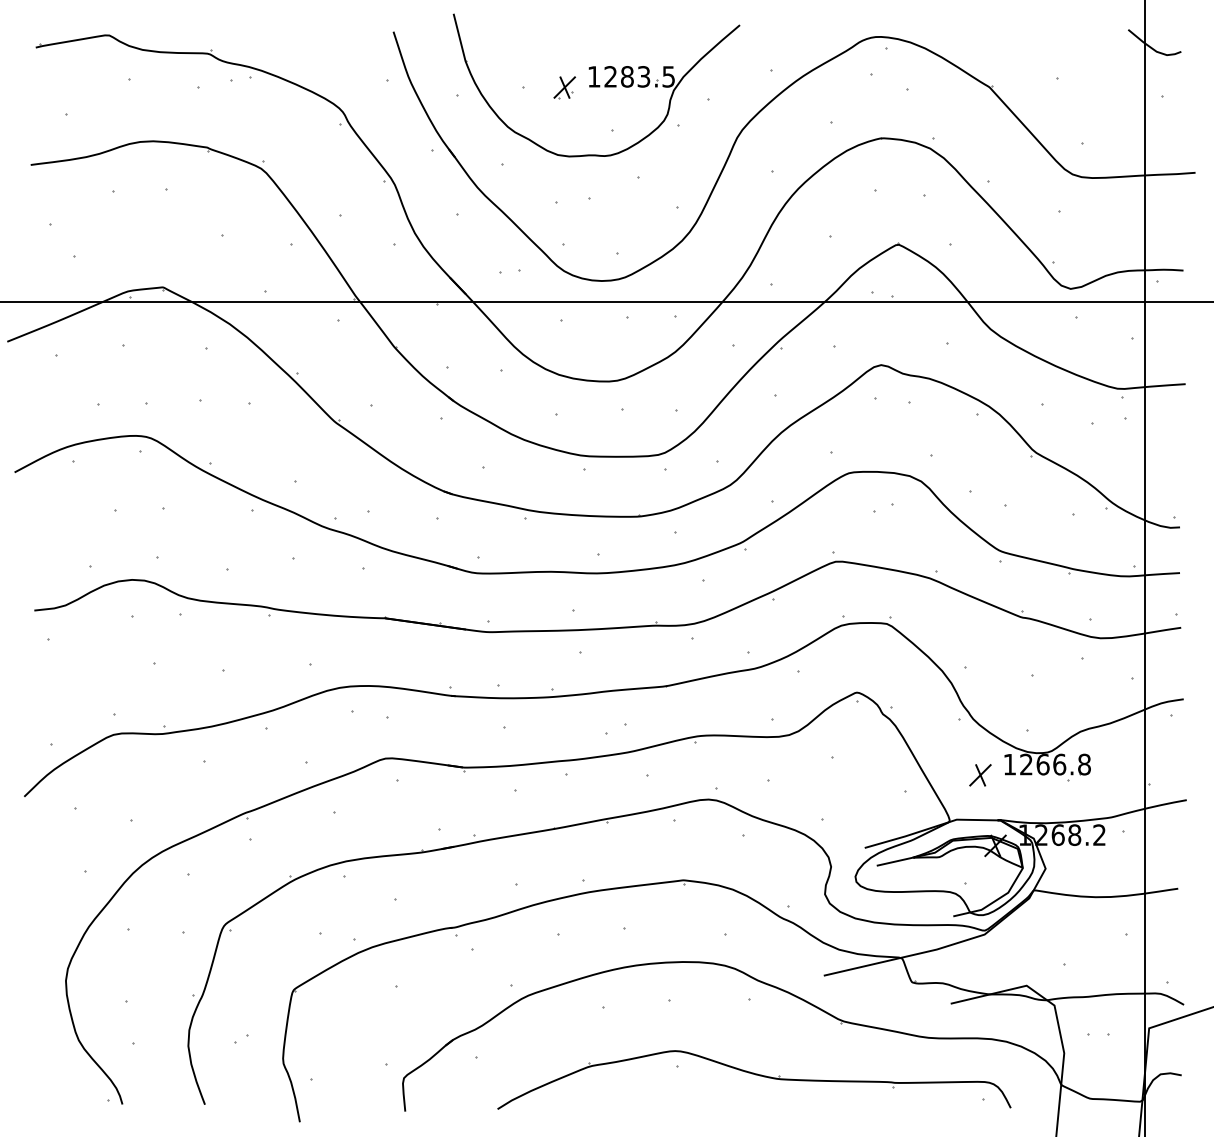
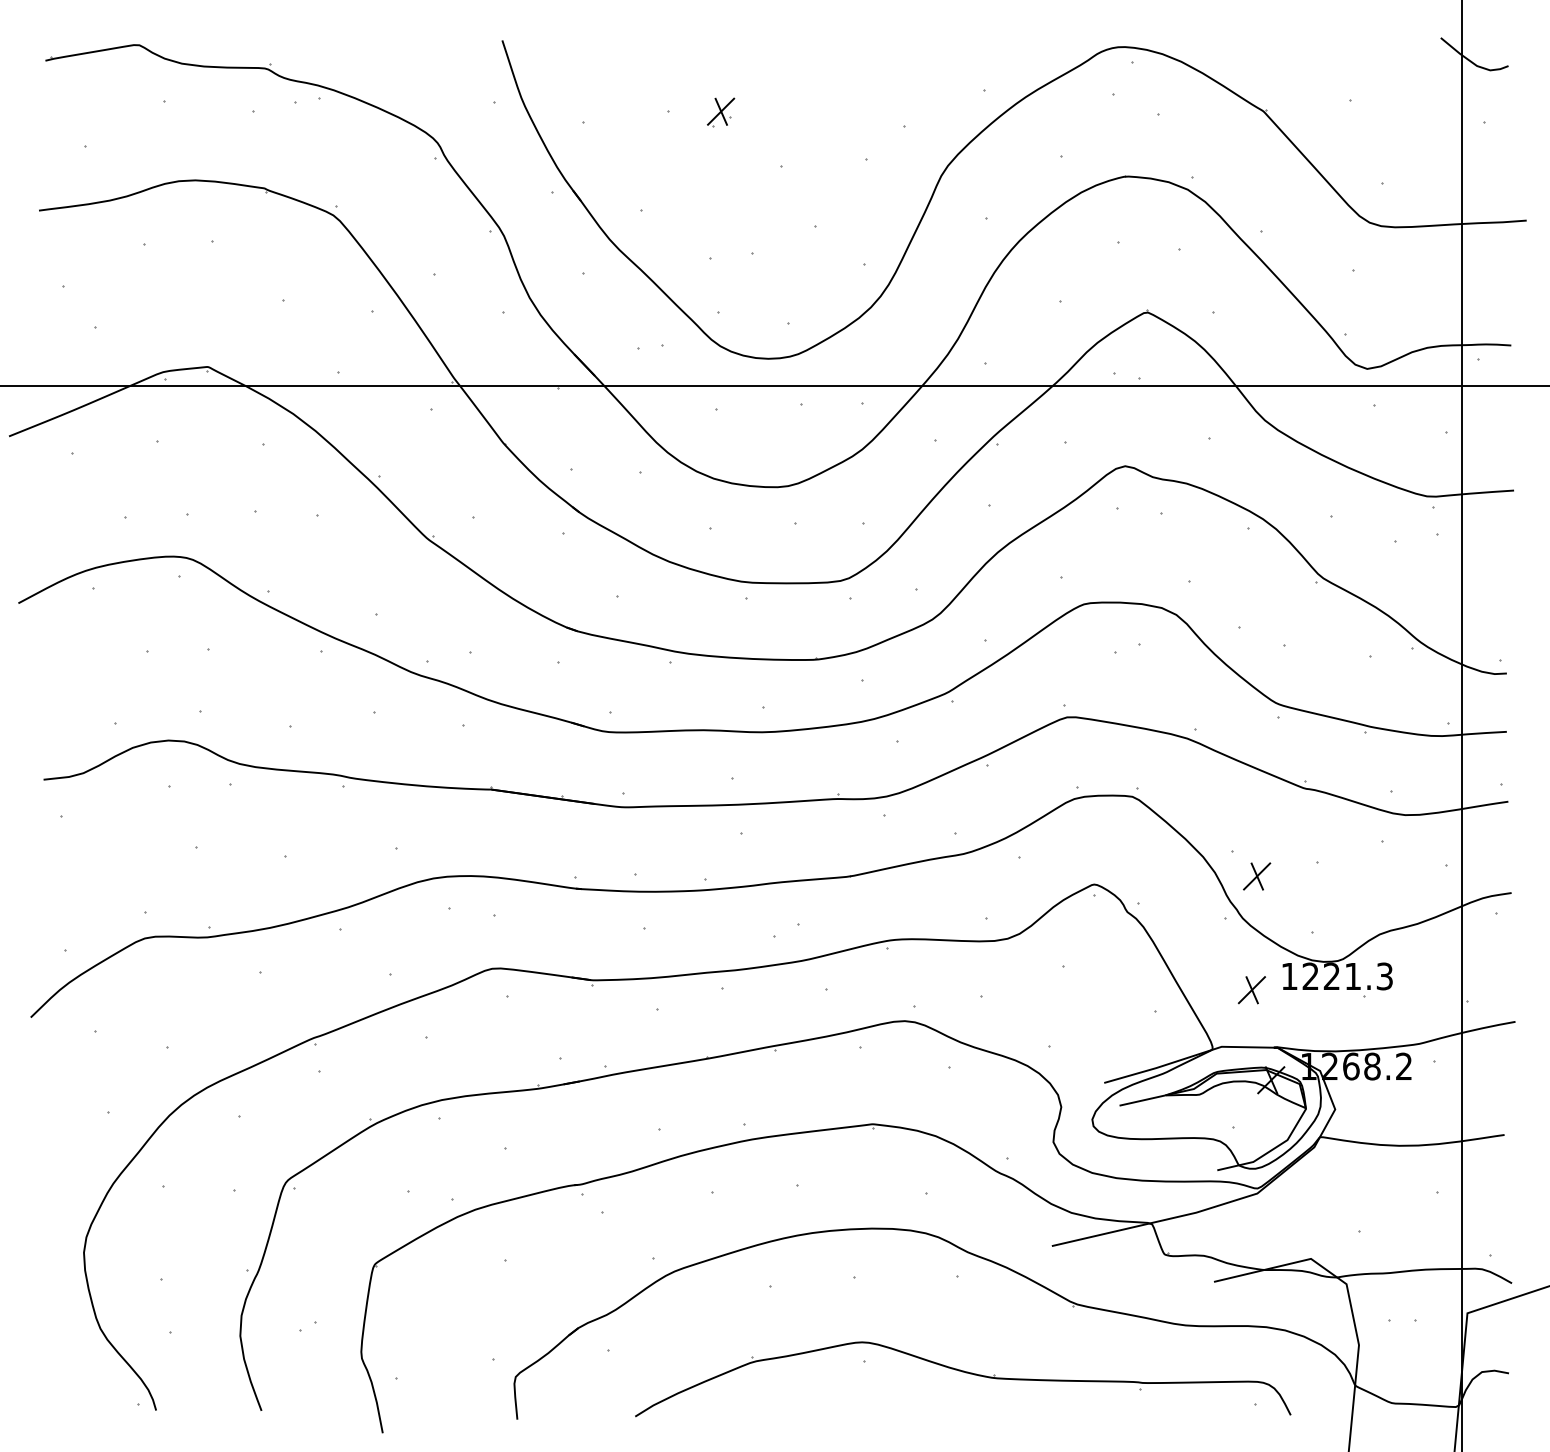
part: (596, 85) -> (761, 109), removed
part: (984, 686) -> (1257, 876), added
text: (1063, 764) -> (1358, 976), 1266.8 -> 1221.3

